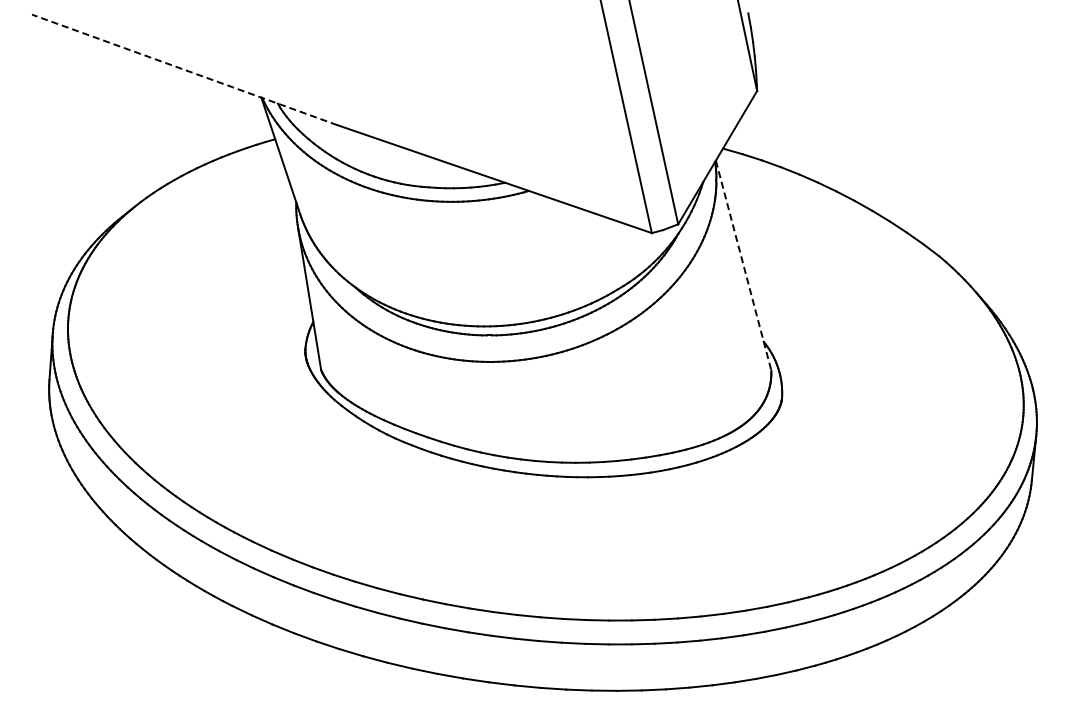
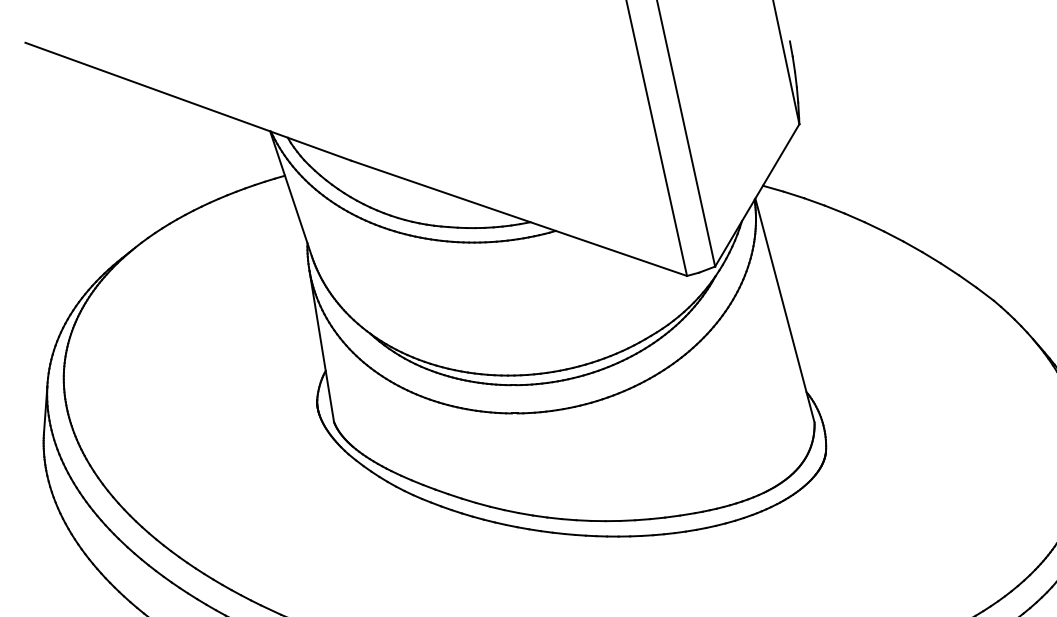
line: (184, 69) -> (188, 101), dashed -> solid
line: (743, 265) -> (784, 310), dashed -> solid

